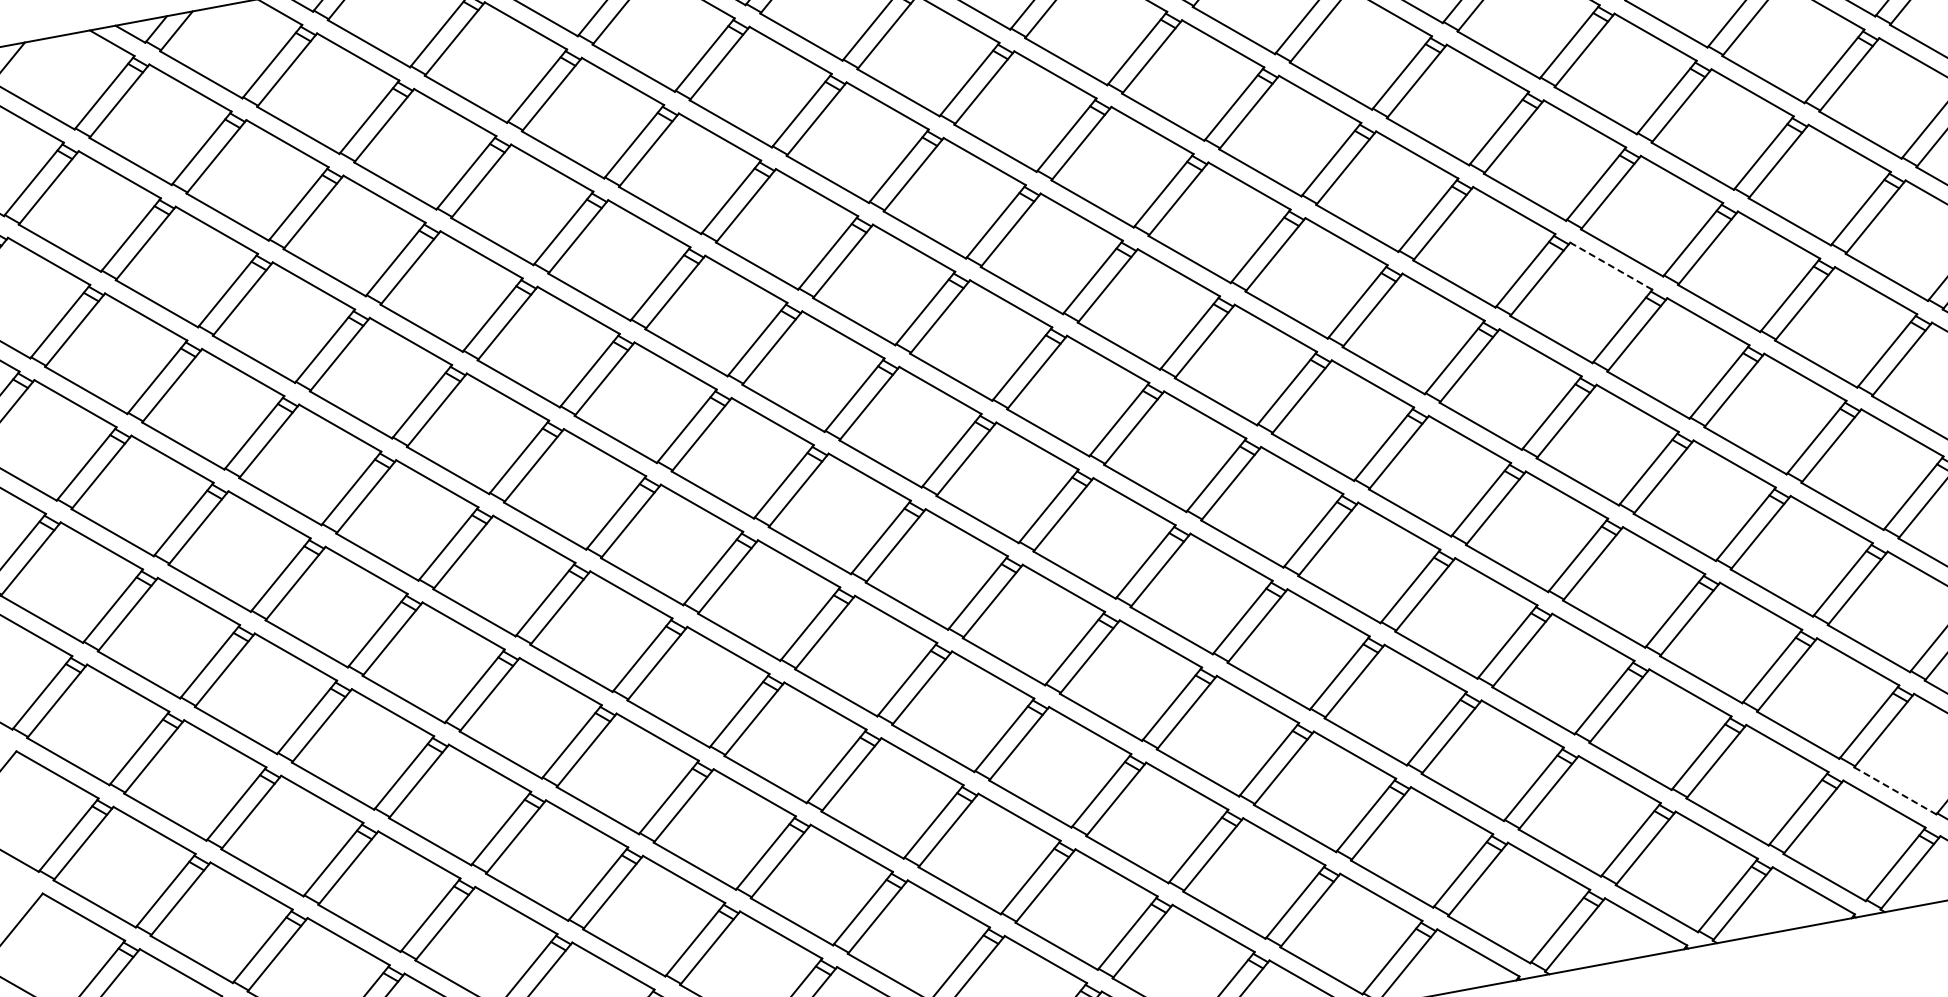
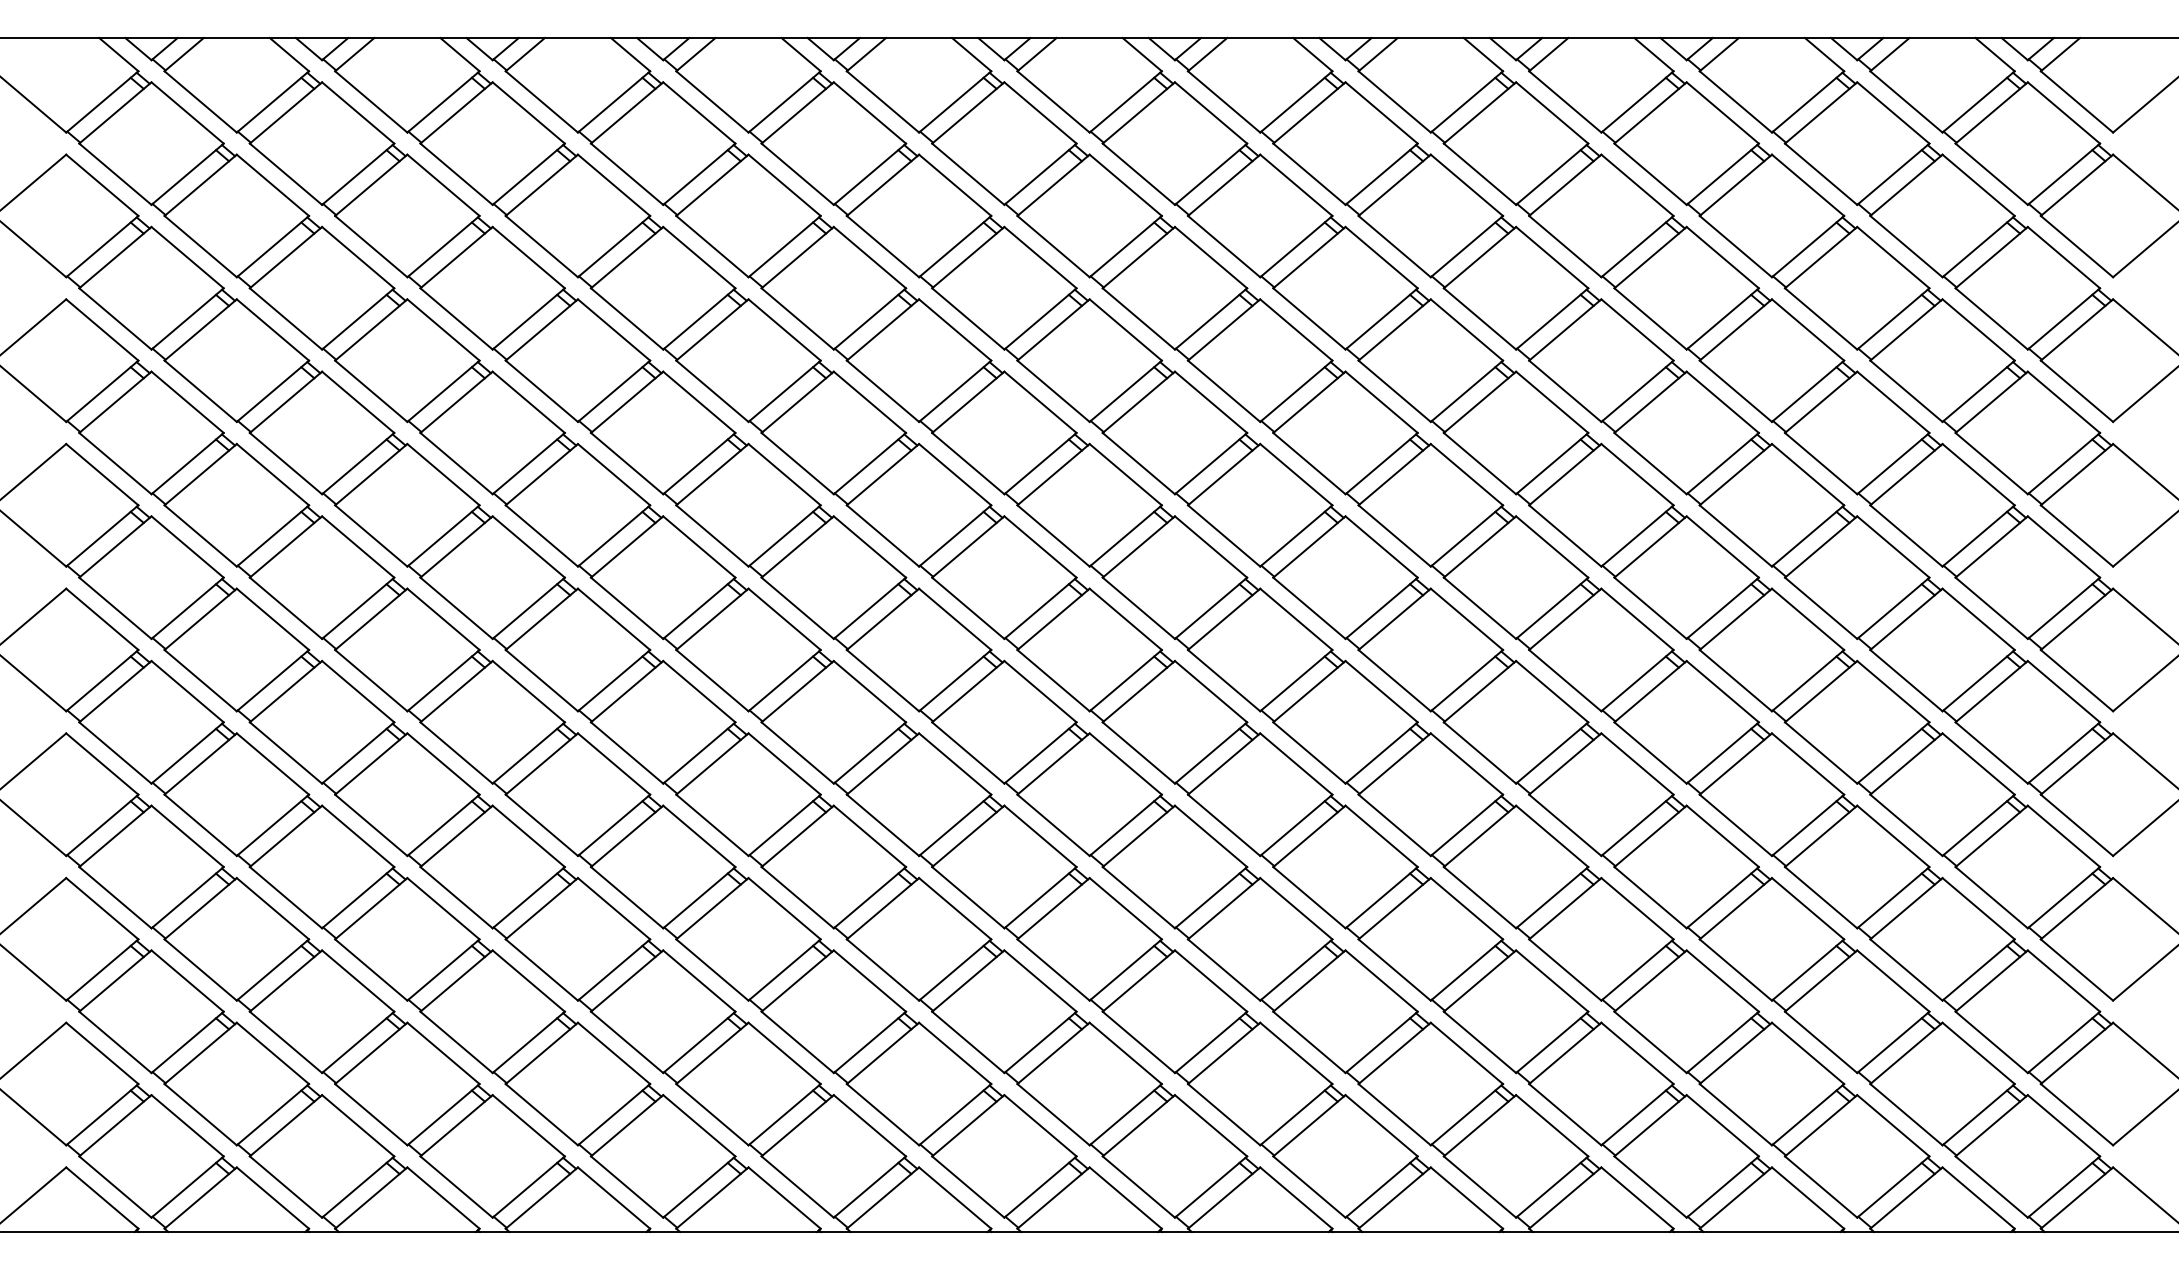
line: (1610, 265) -> (1722, 546), dashed -> solid
line: (1895, 791) -> (1906, 1115), dashed -> solid

